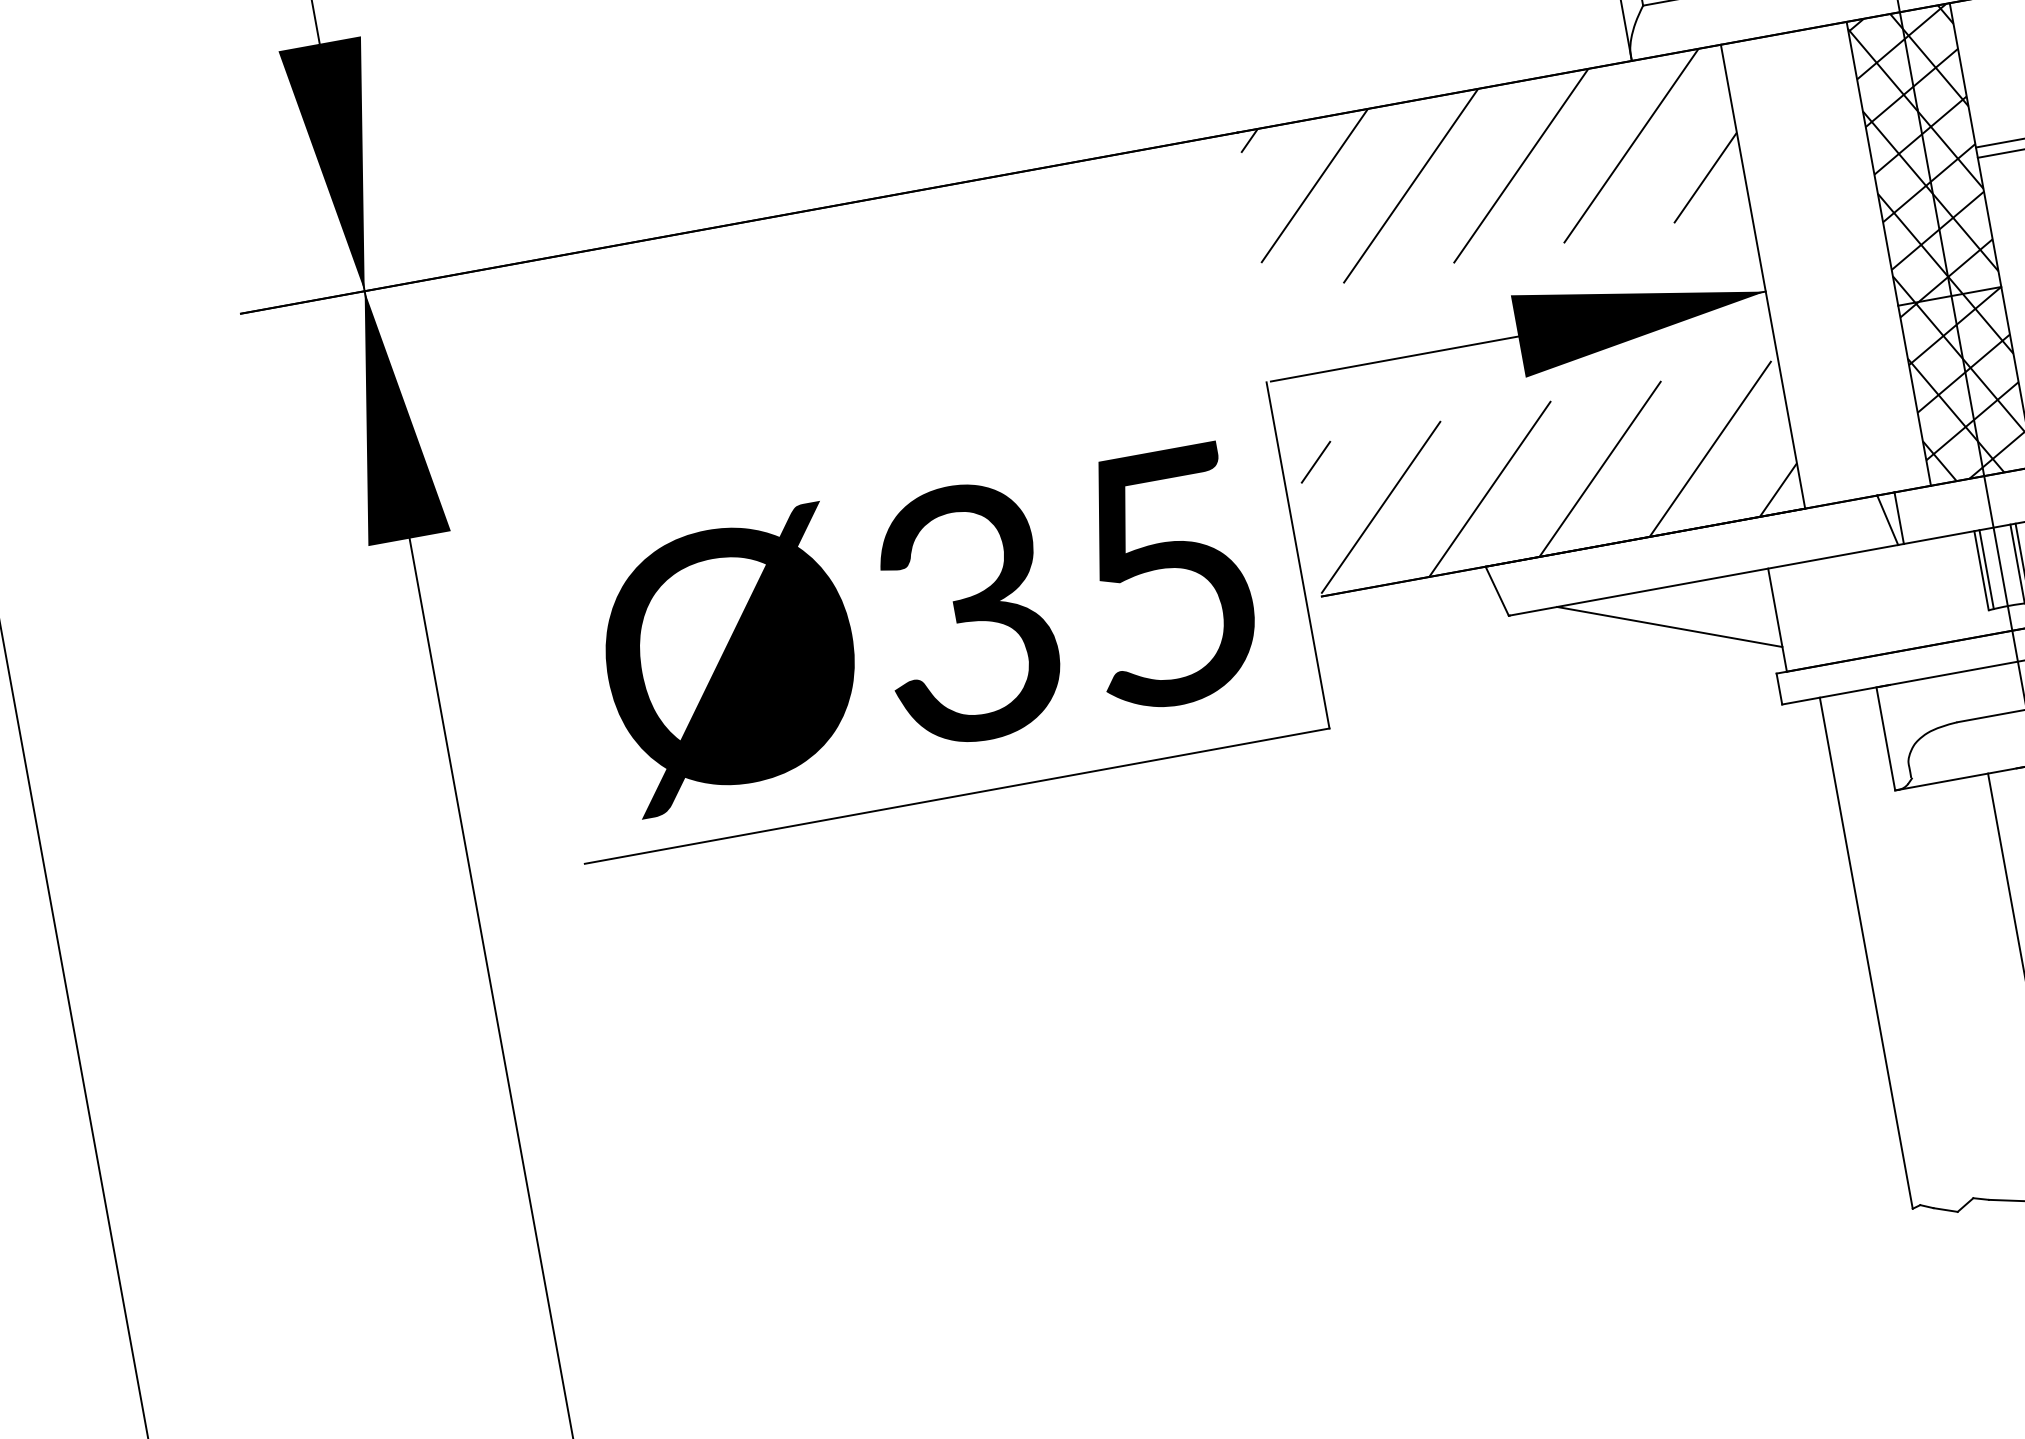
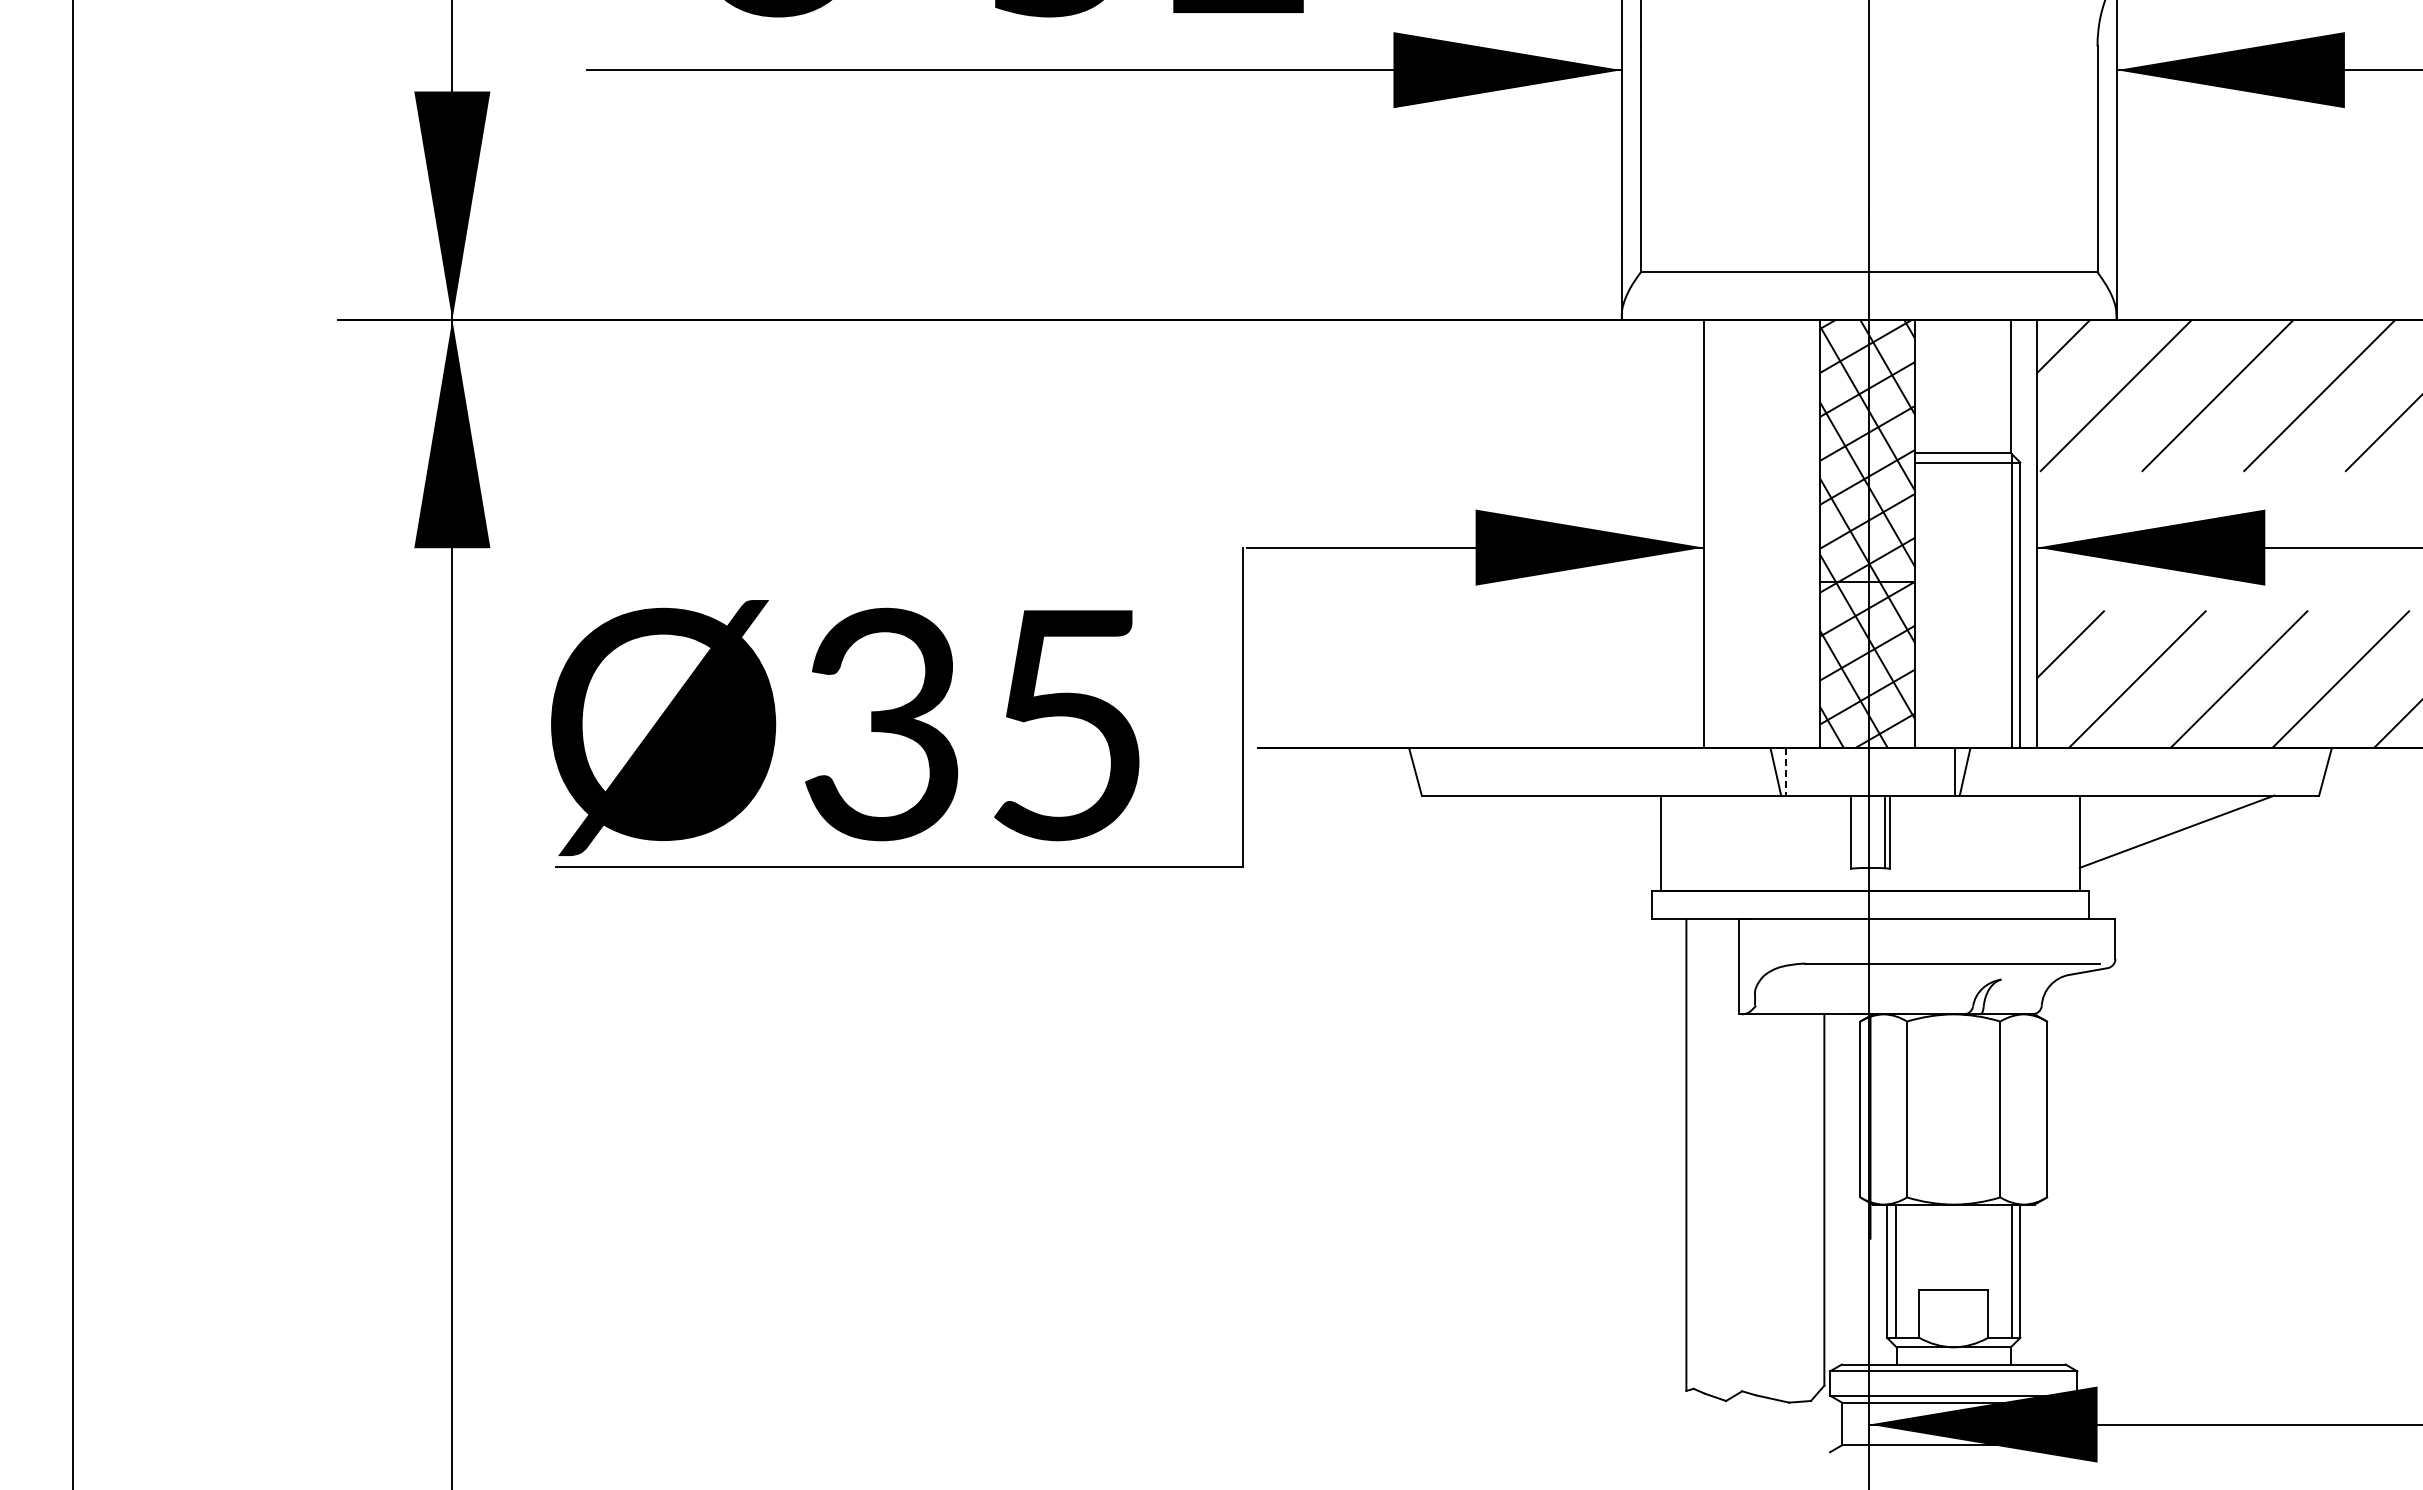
hatch: (1493, 170) -> (1480, 395), removed
hatch: (1549, 477) -> (1480, 678), removed
line: (1899, 517) -> (1786, 771), solid -> dashed
line: (1986, 569) -> (1856, 831), removed
text: (927, 623) -> (845, 727), moved
line: (1669, 626) -> (1563, 831), removed

